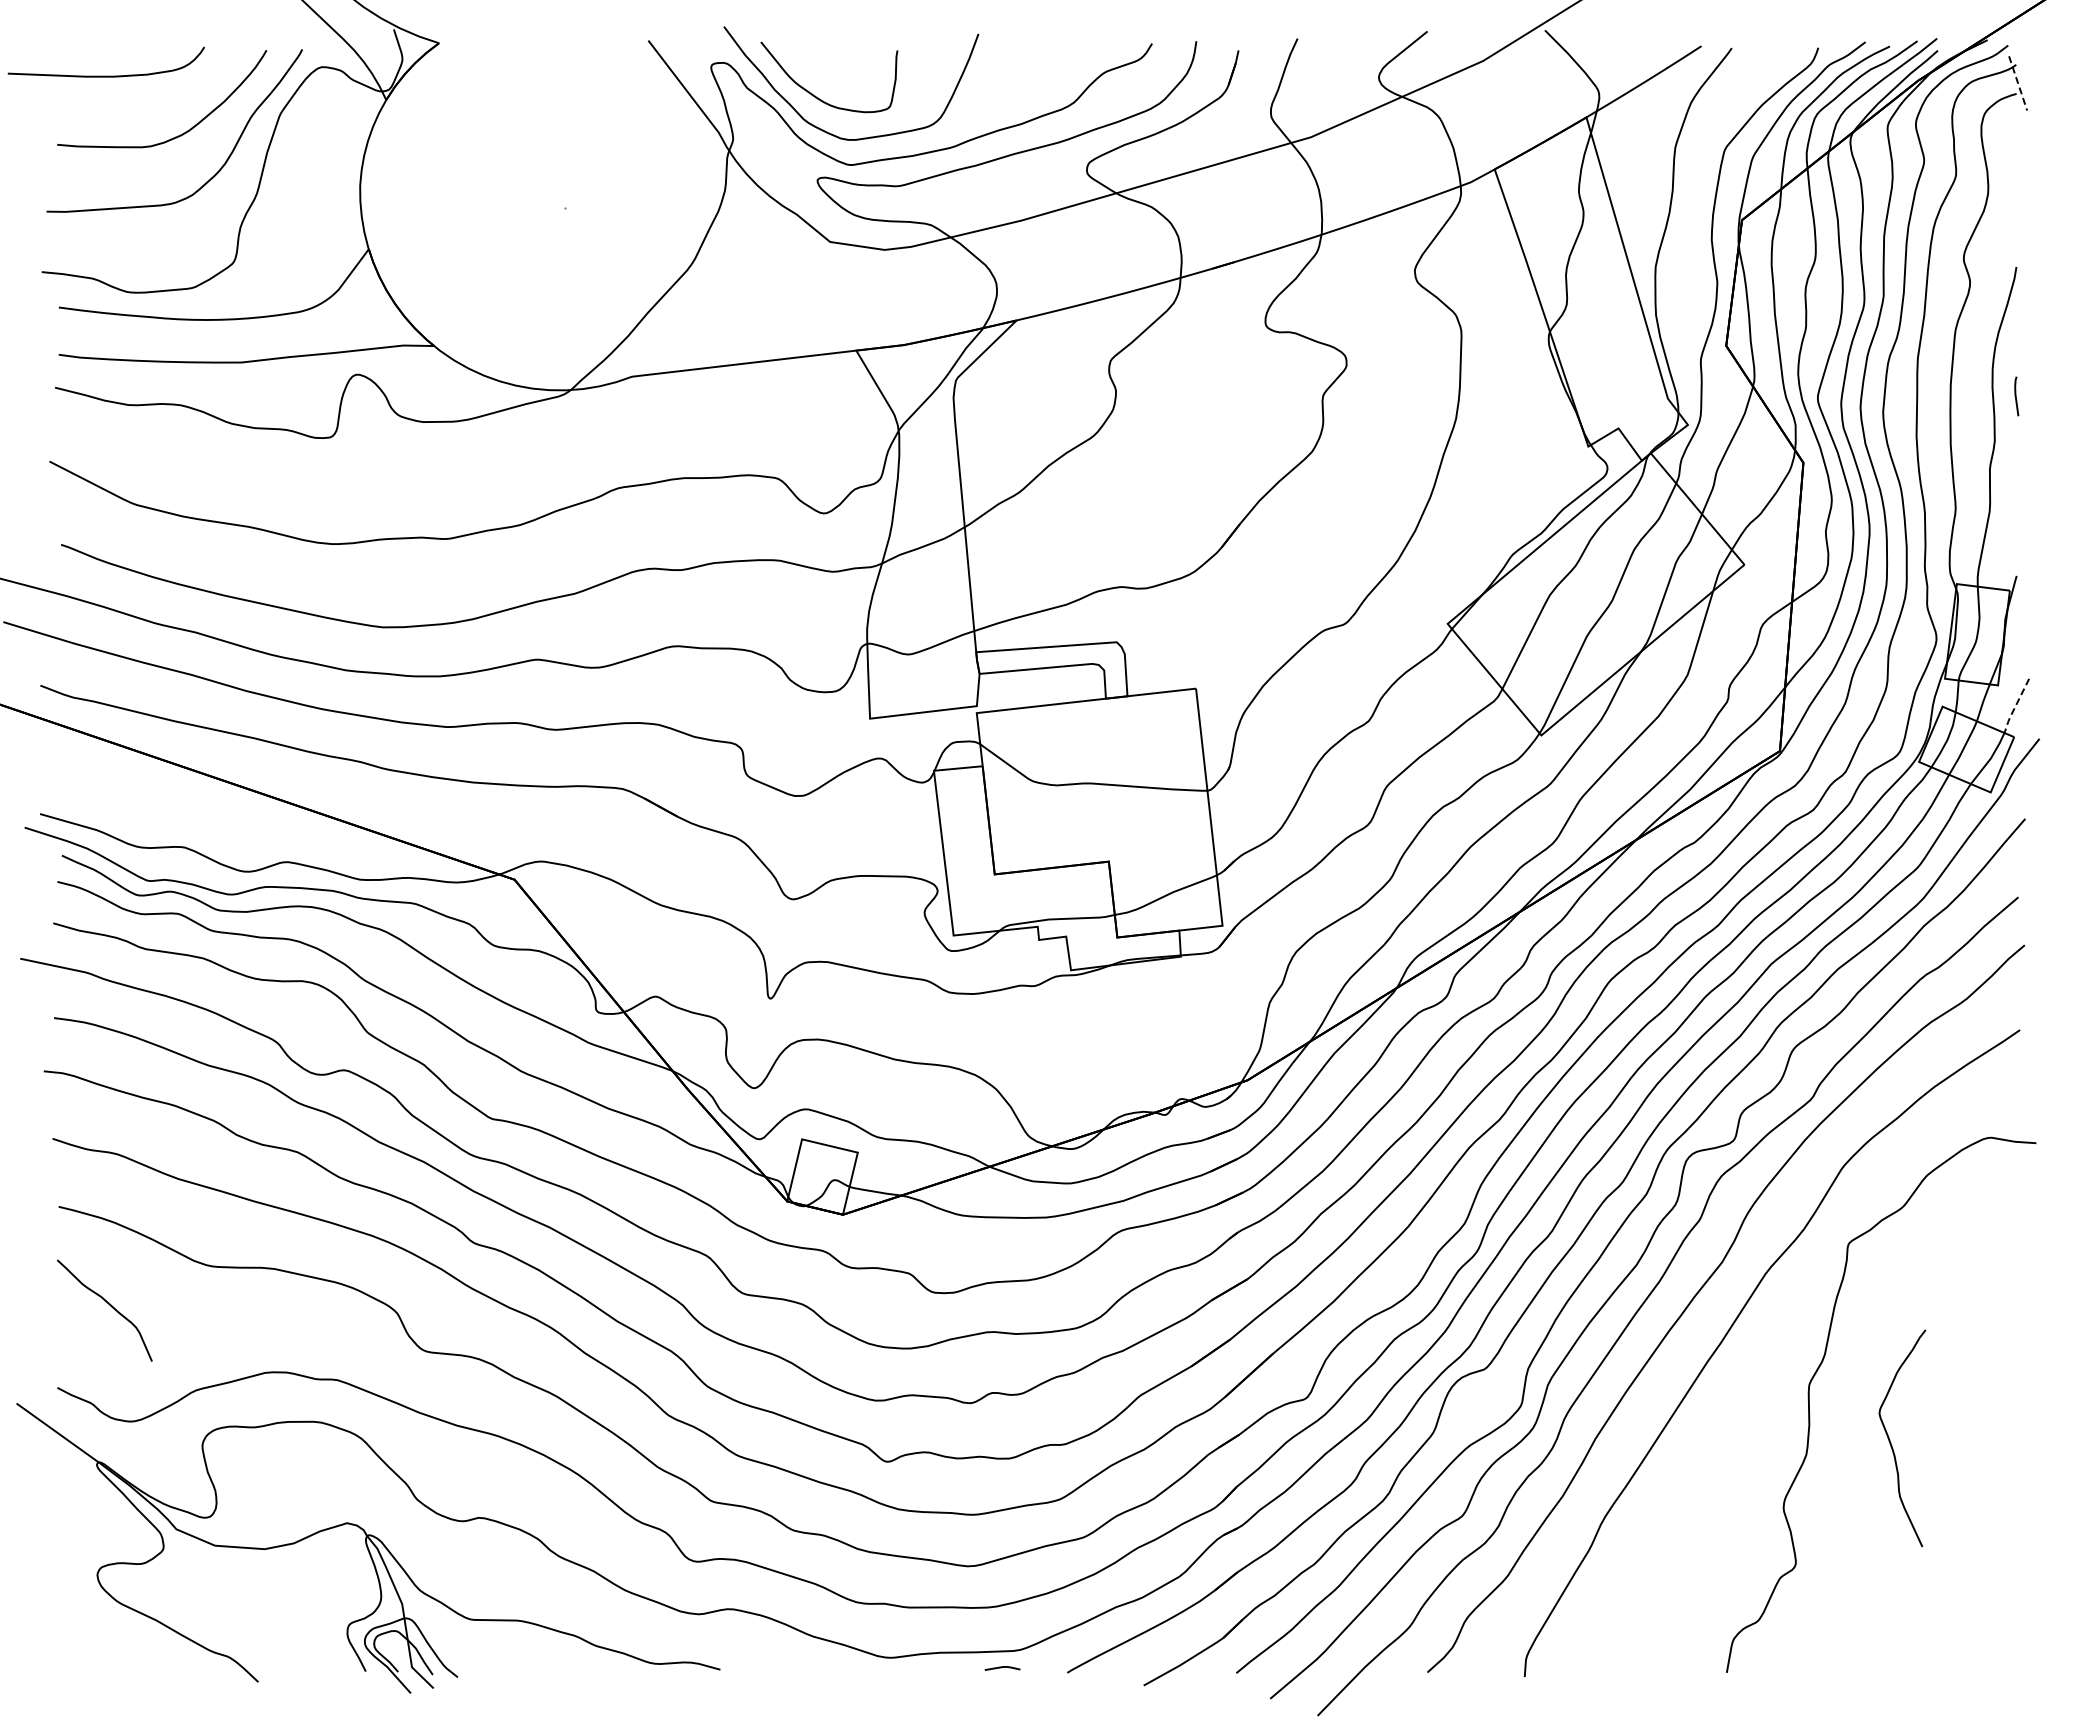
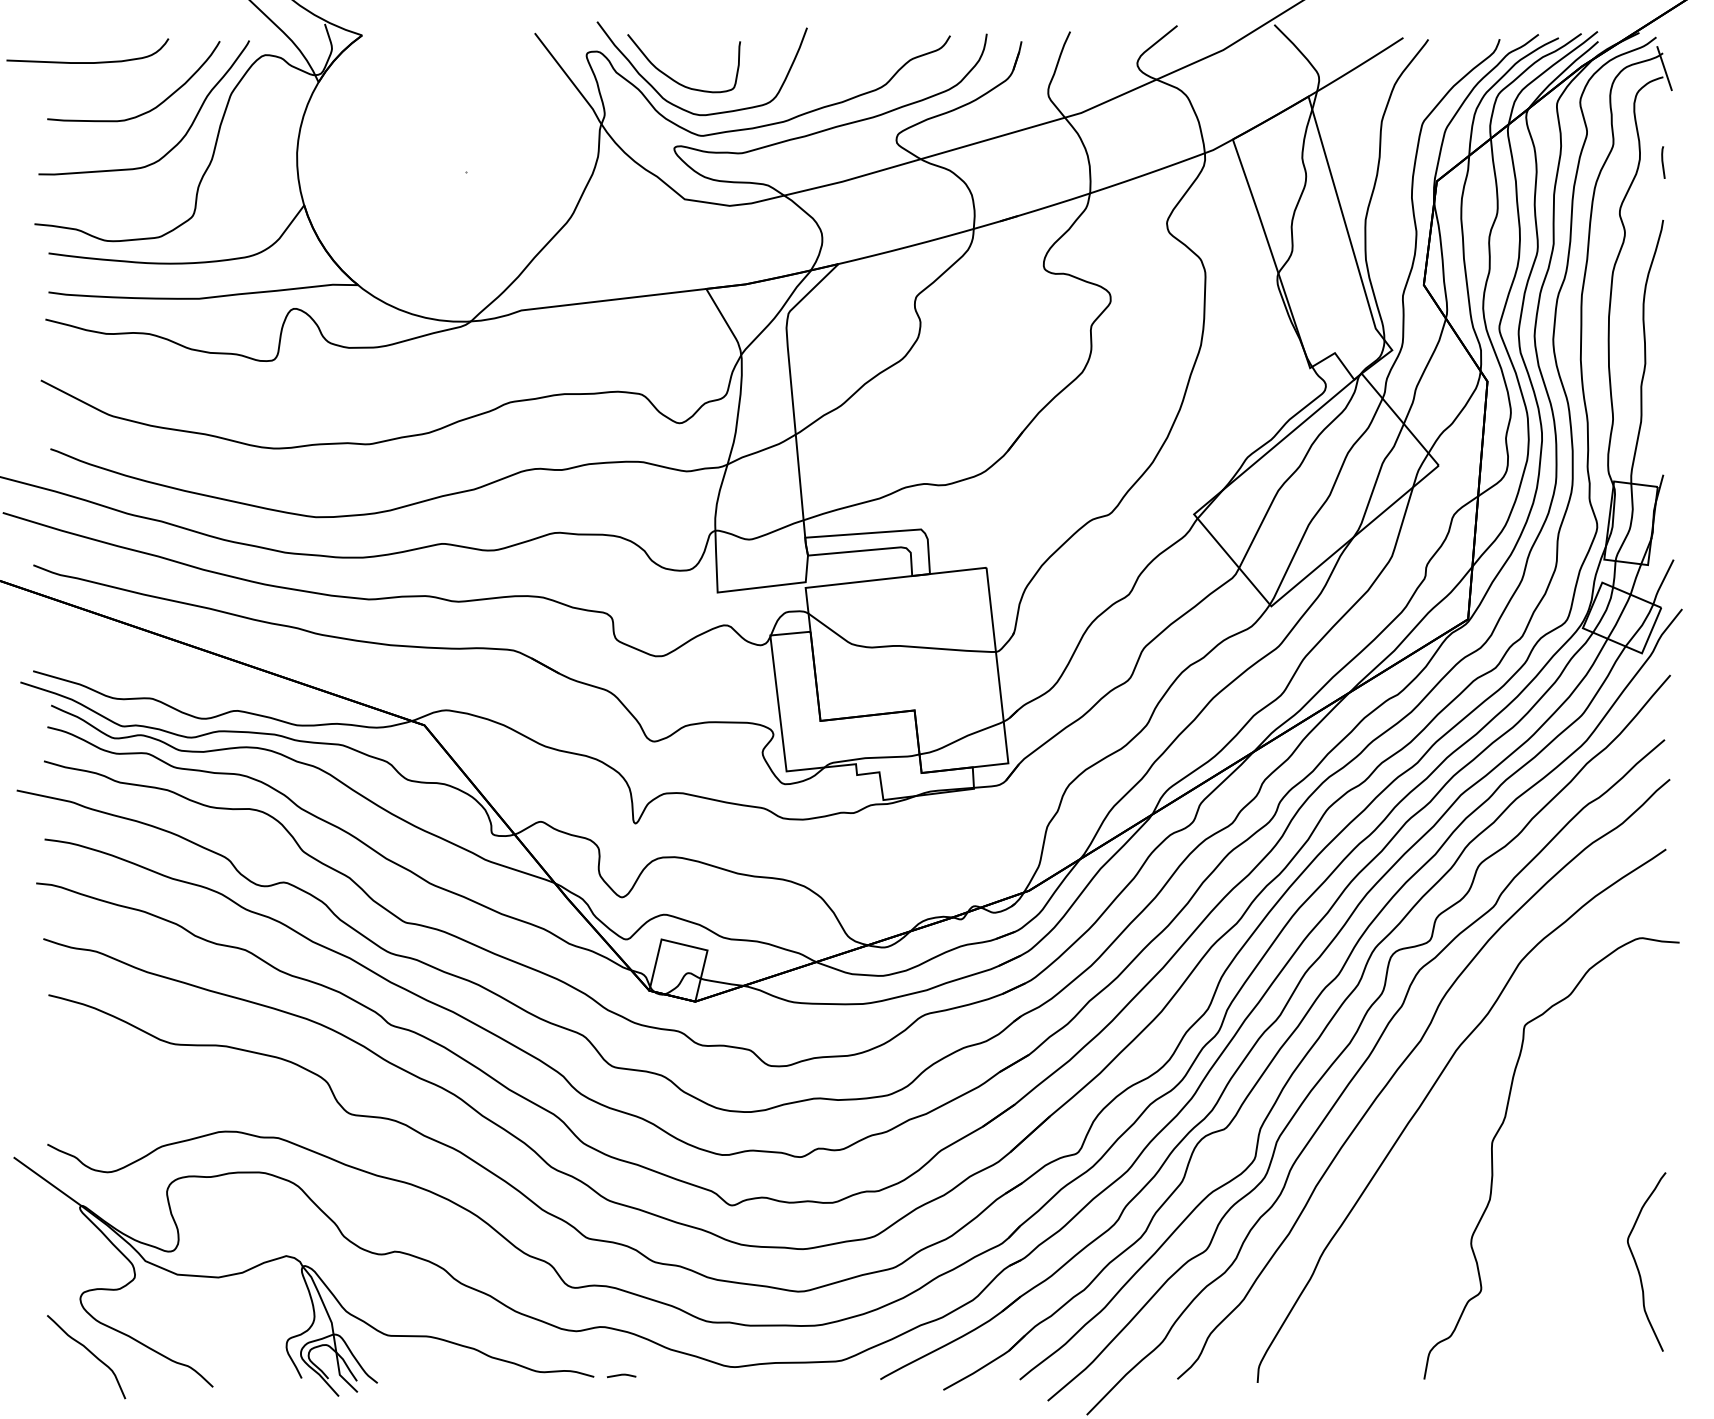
line: (2018, 83) -> (1664, 68), dashed -> solid
line: (2016, 396) -> (1663, 162), moved
line: (2015, 707) -> (1662, 583), dashed -> solid
curve: (109, 1305) -> (90, 1352), moved
curve: (1891, 1442) -> (1637, 1265), moved
line: (1002, 1667) -> (621, 1375), moved

